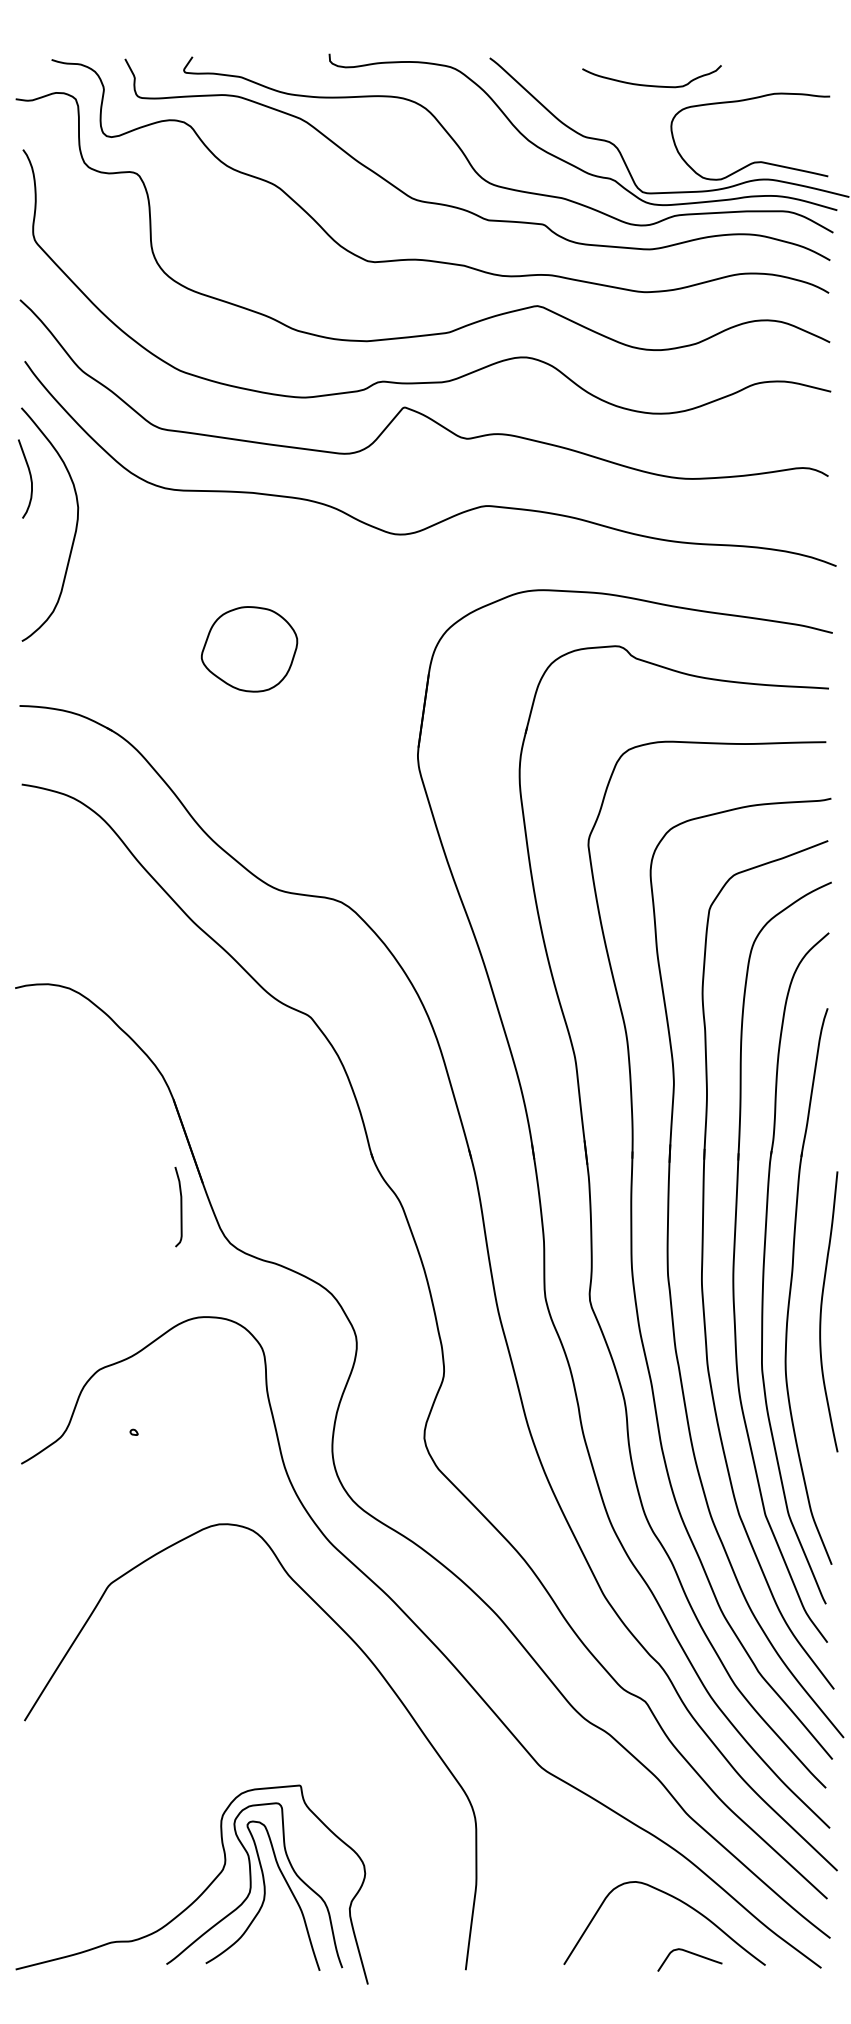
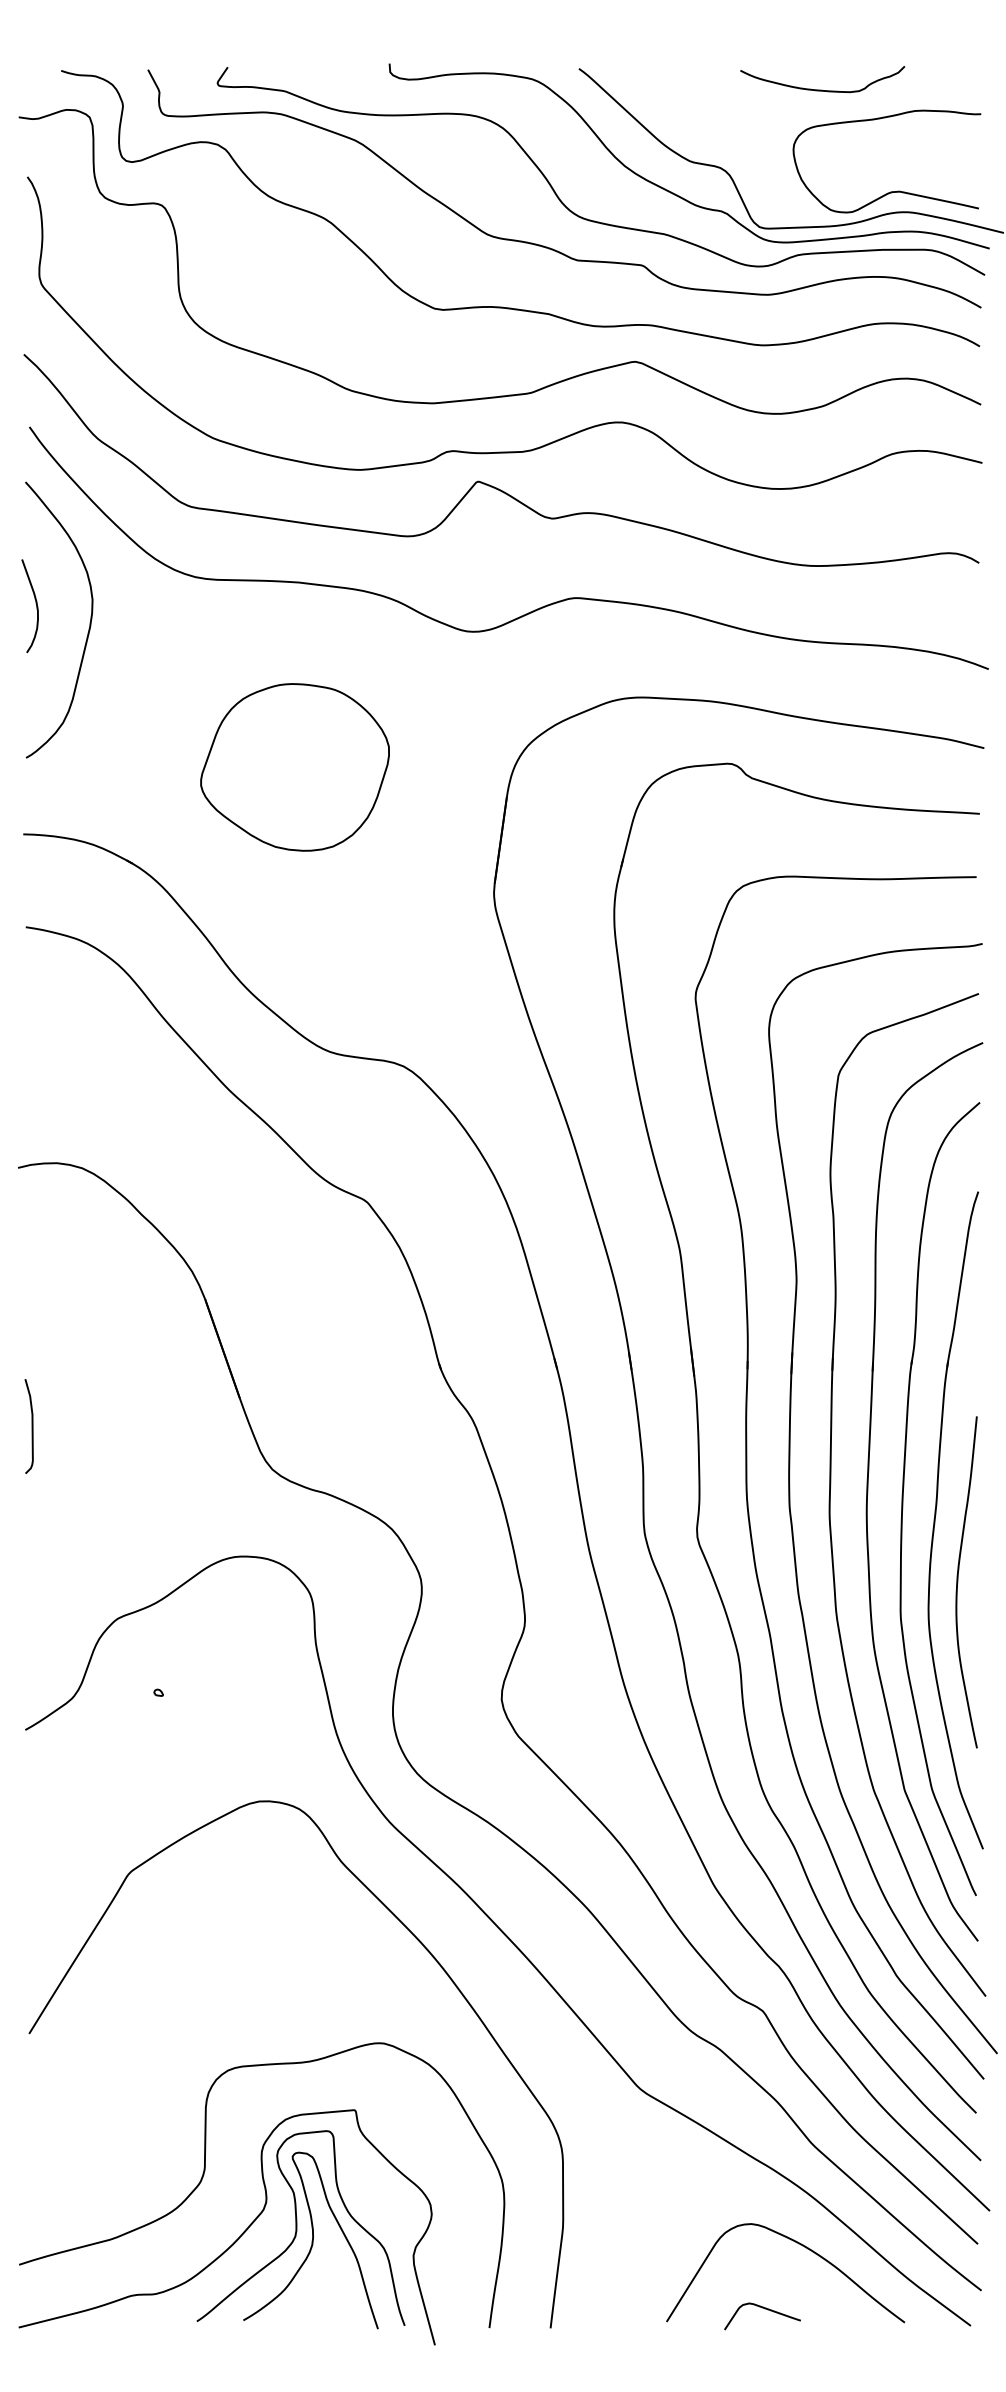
curve: (651, 84) -> (822, 89), moved
curve: (29, 476) -> (35, 603), moved
part: (249, 649) -> (294, 767), size x1.67
curve: (180, 1207) -> (31, 1426), moved
curve: (821, 1311) -> (958, 1582), moved
curve: (173, 1837) -> (205, 2171), added
curve: (692, 1954) -> (765, 2309), moved

